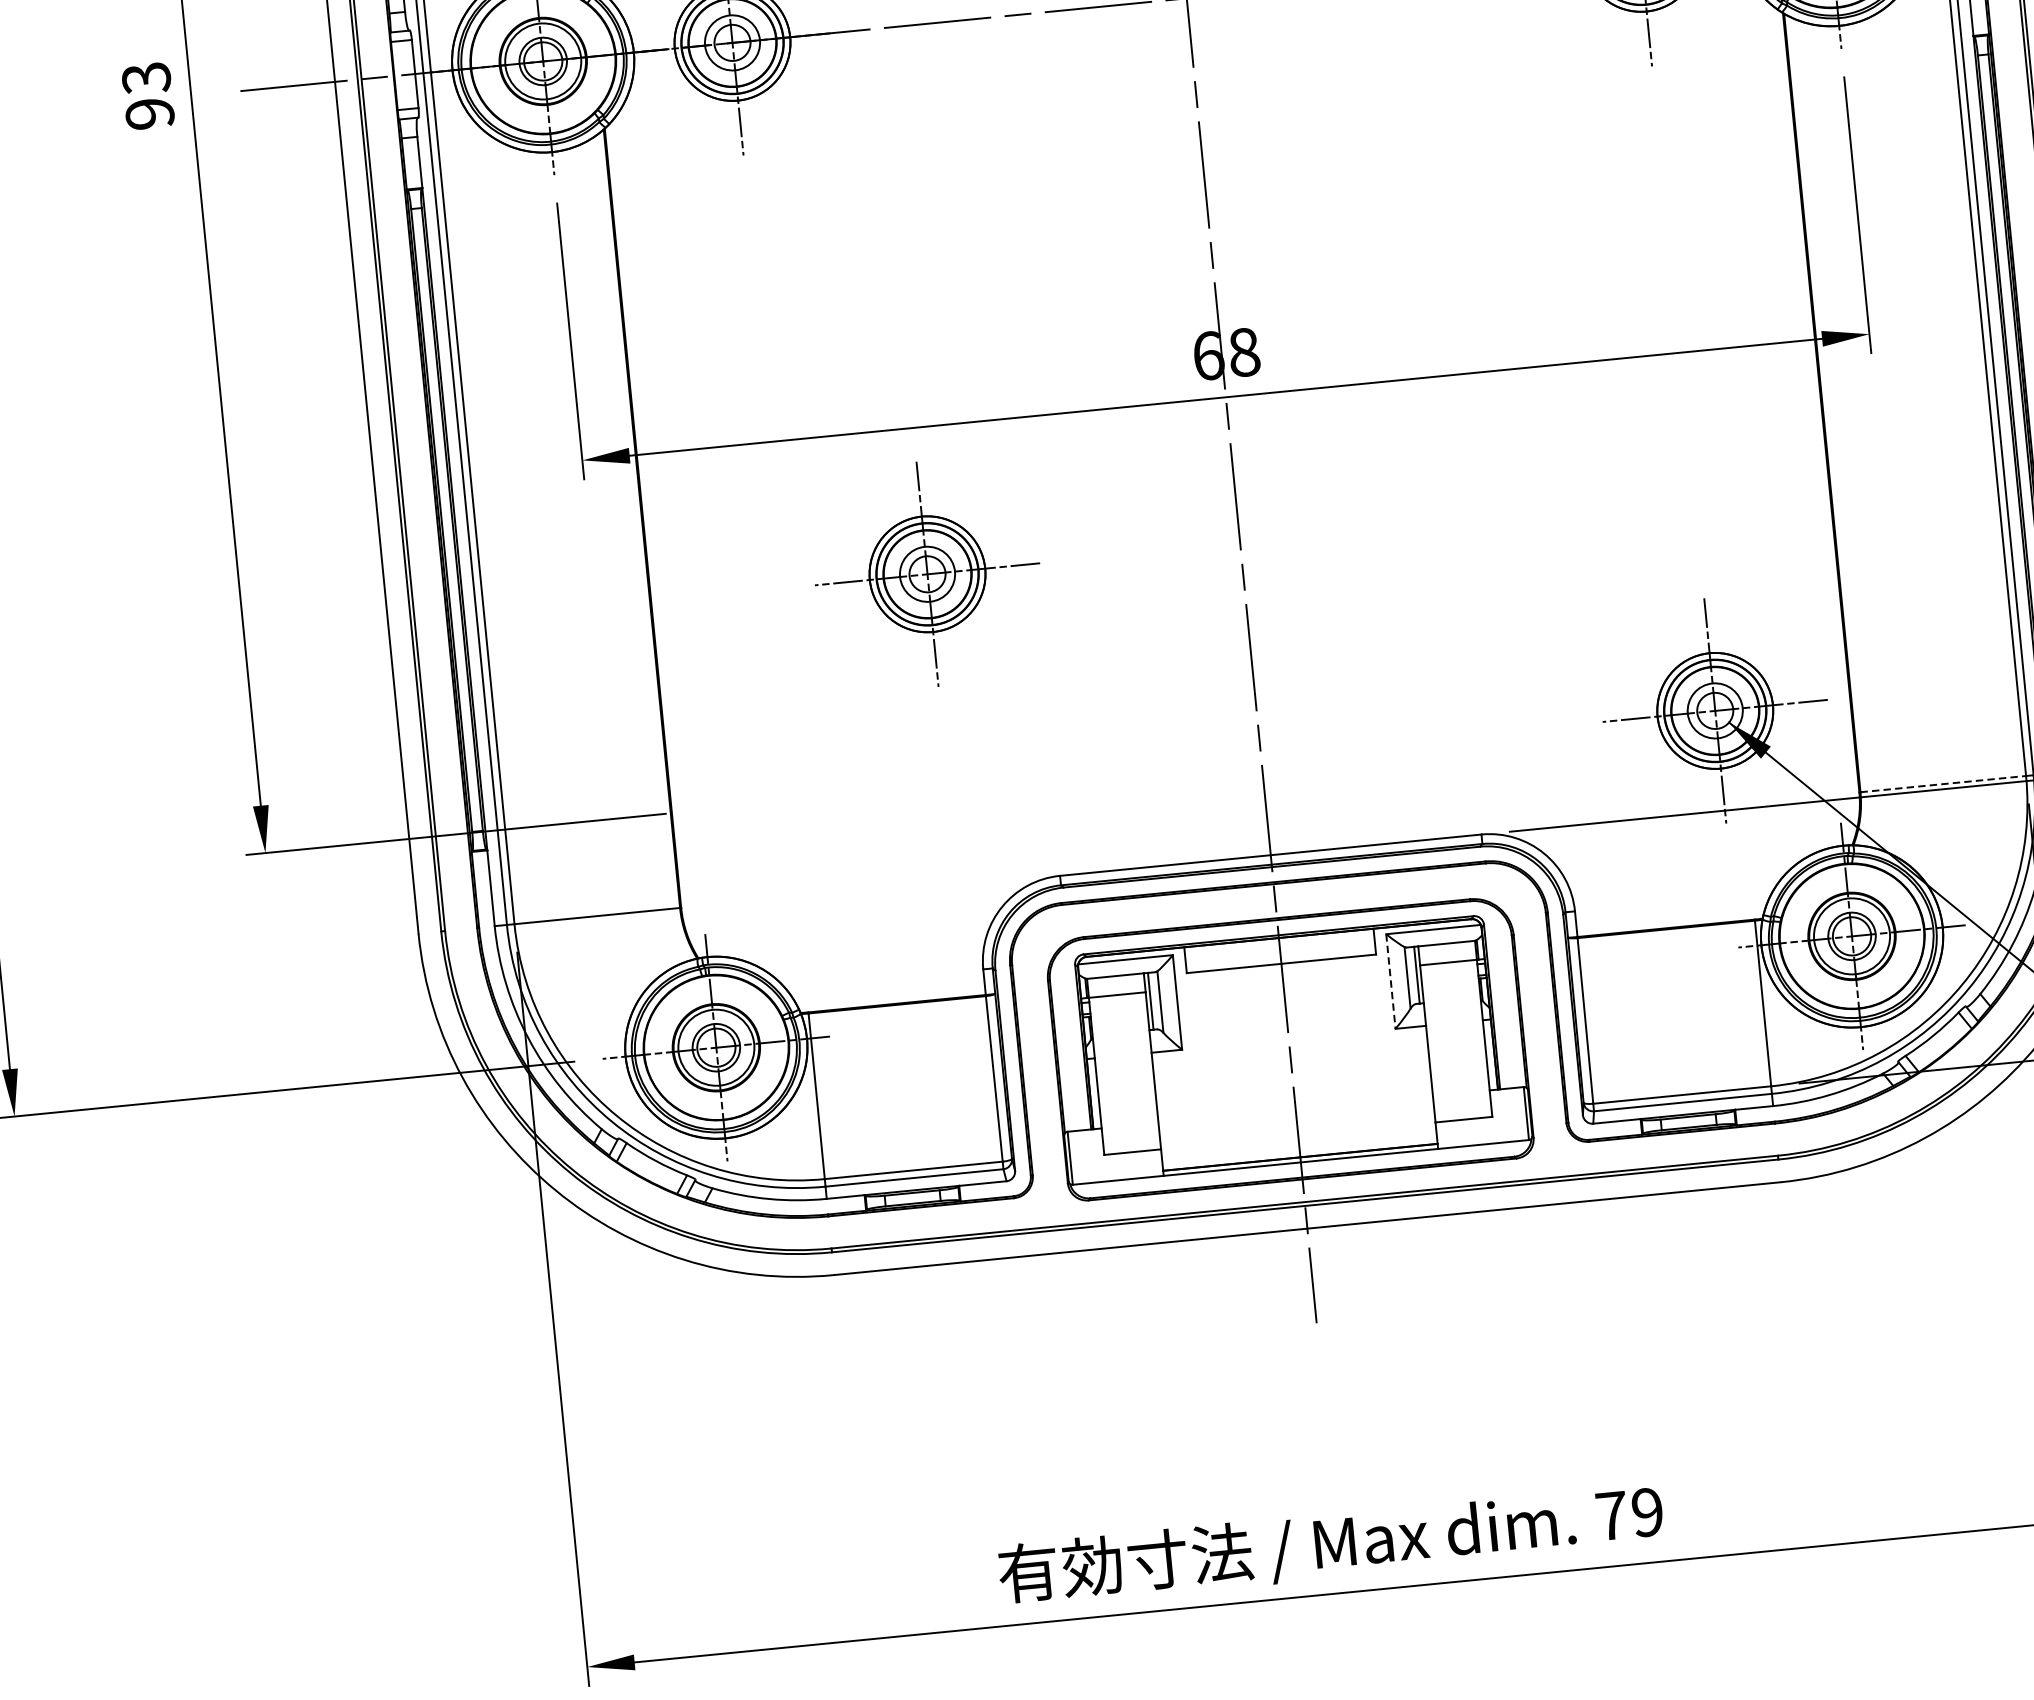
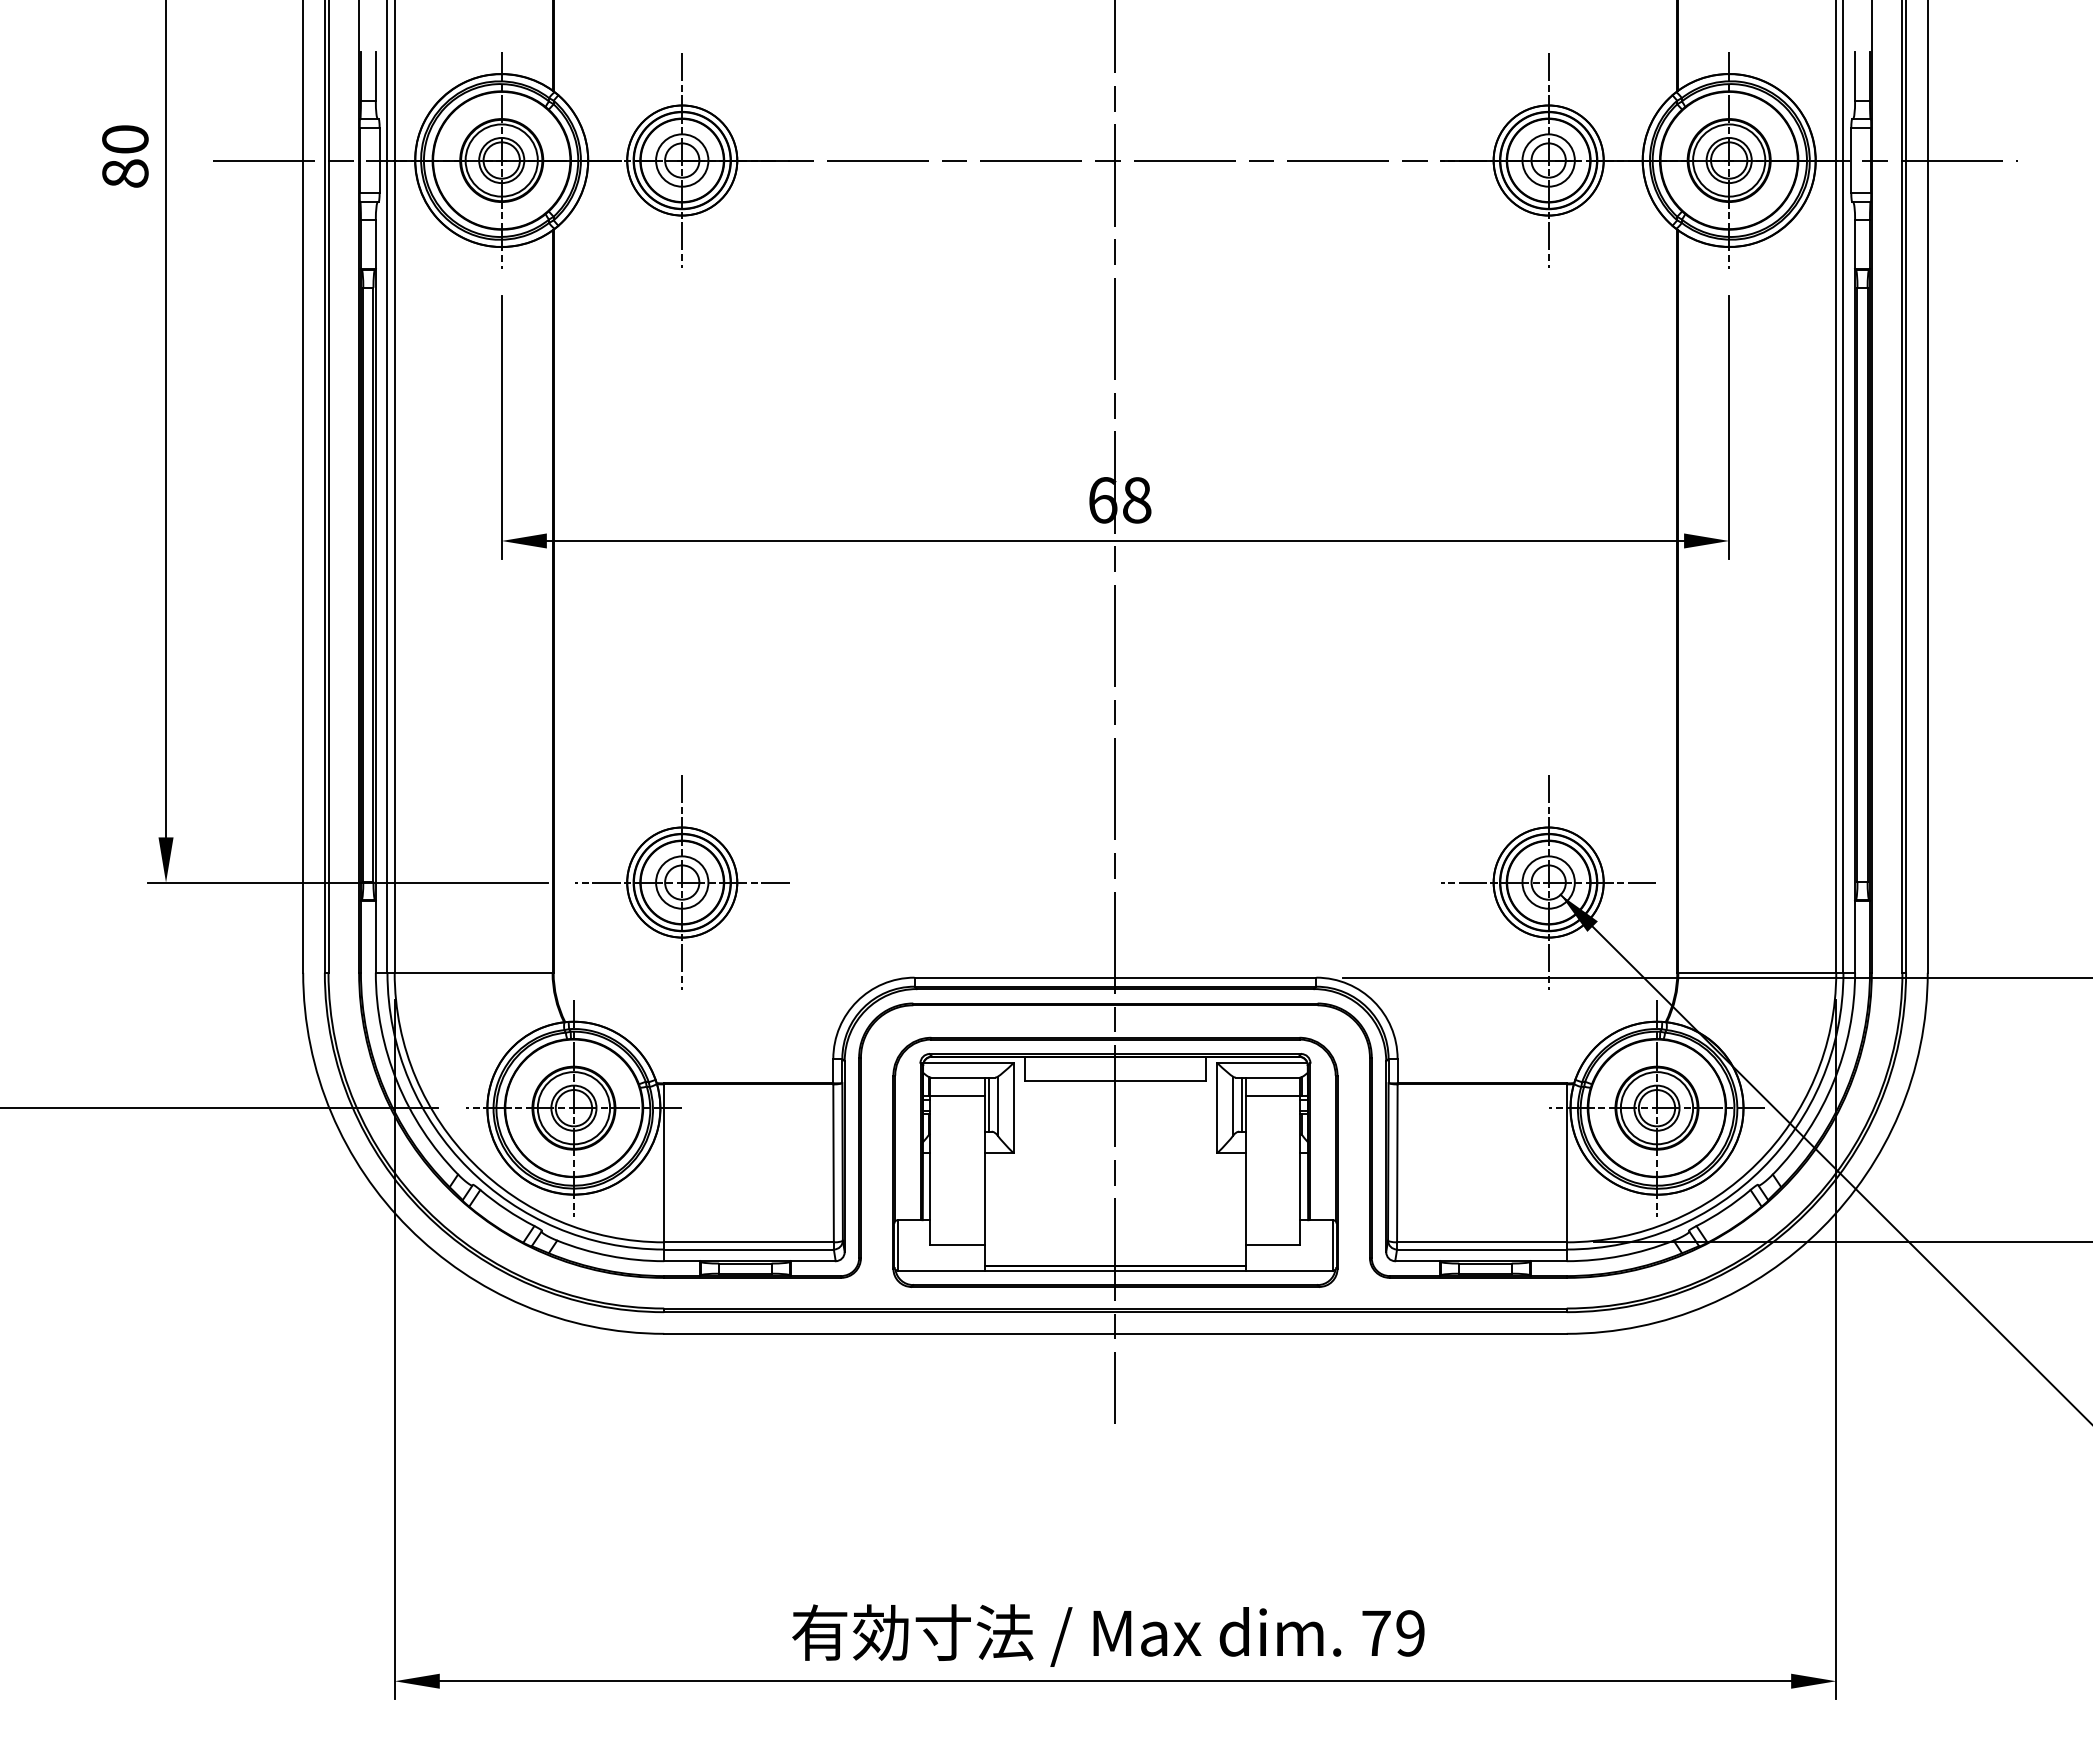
text: (148, 95) -> (125, 156), 93 -> 80
part: (927, 574) -> (682, 882), moved
line: (1943, 783) -> (1757, 972), dashed -> solid
line: (1391, 981) -> (1217, 1108), dashed -> solid

